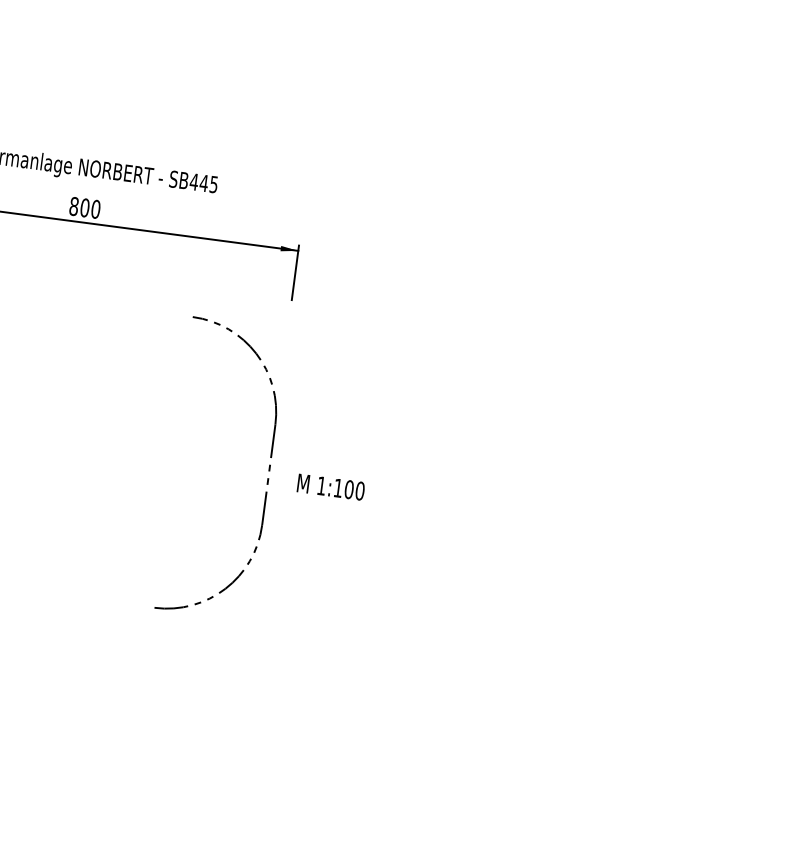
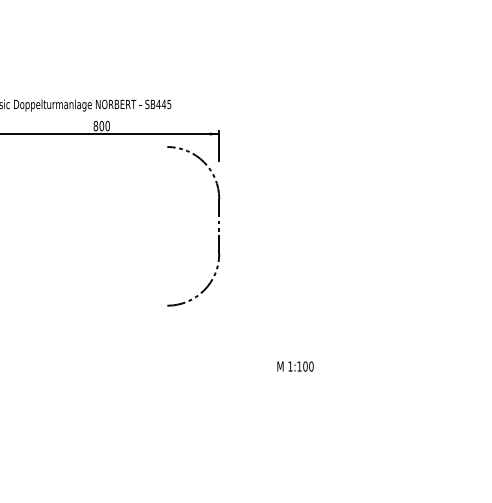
part: (266, 478) -> (218, 228), moved
text: (330, 487) -> (295, 366), moved

